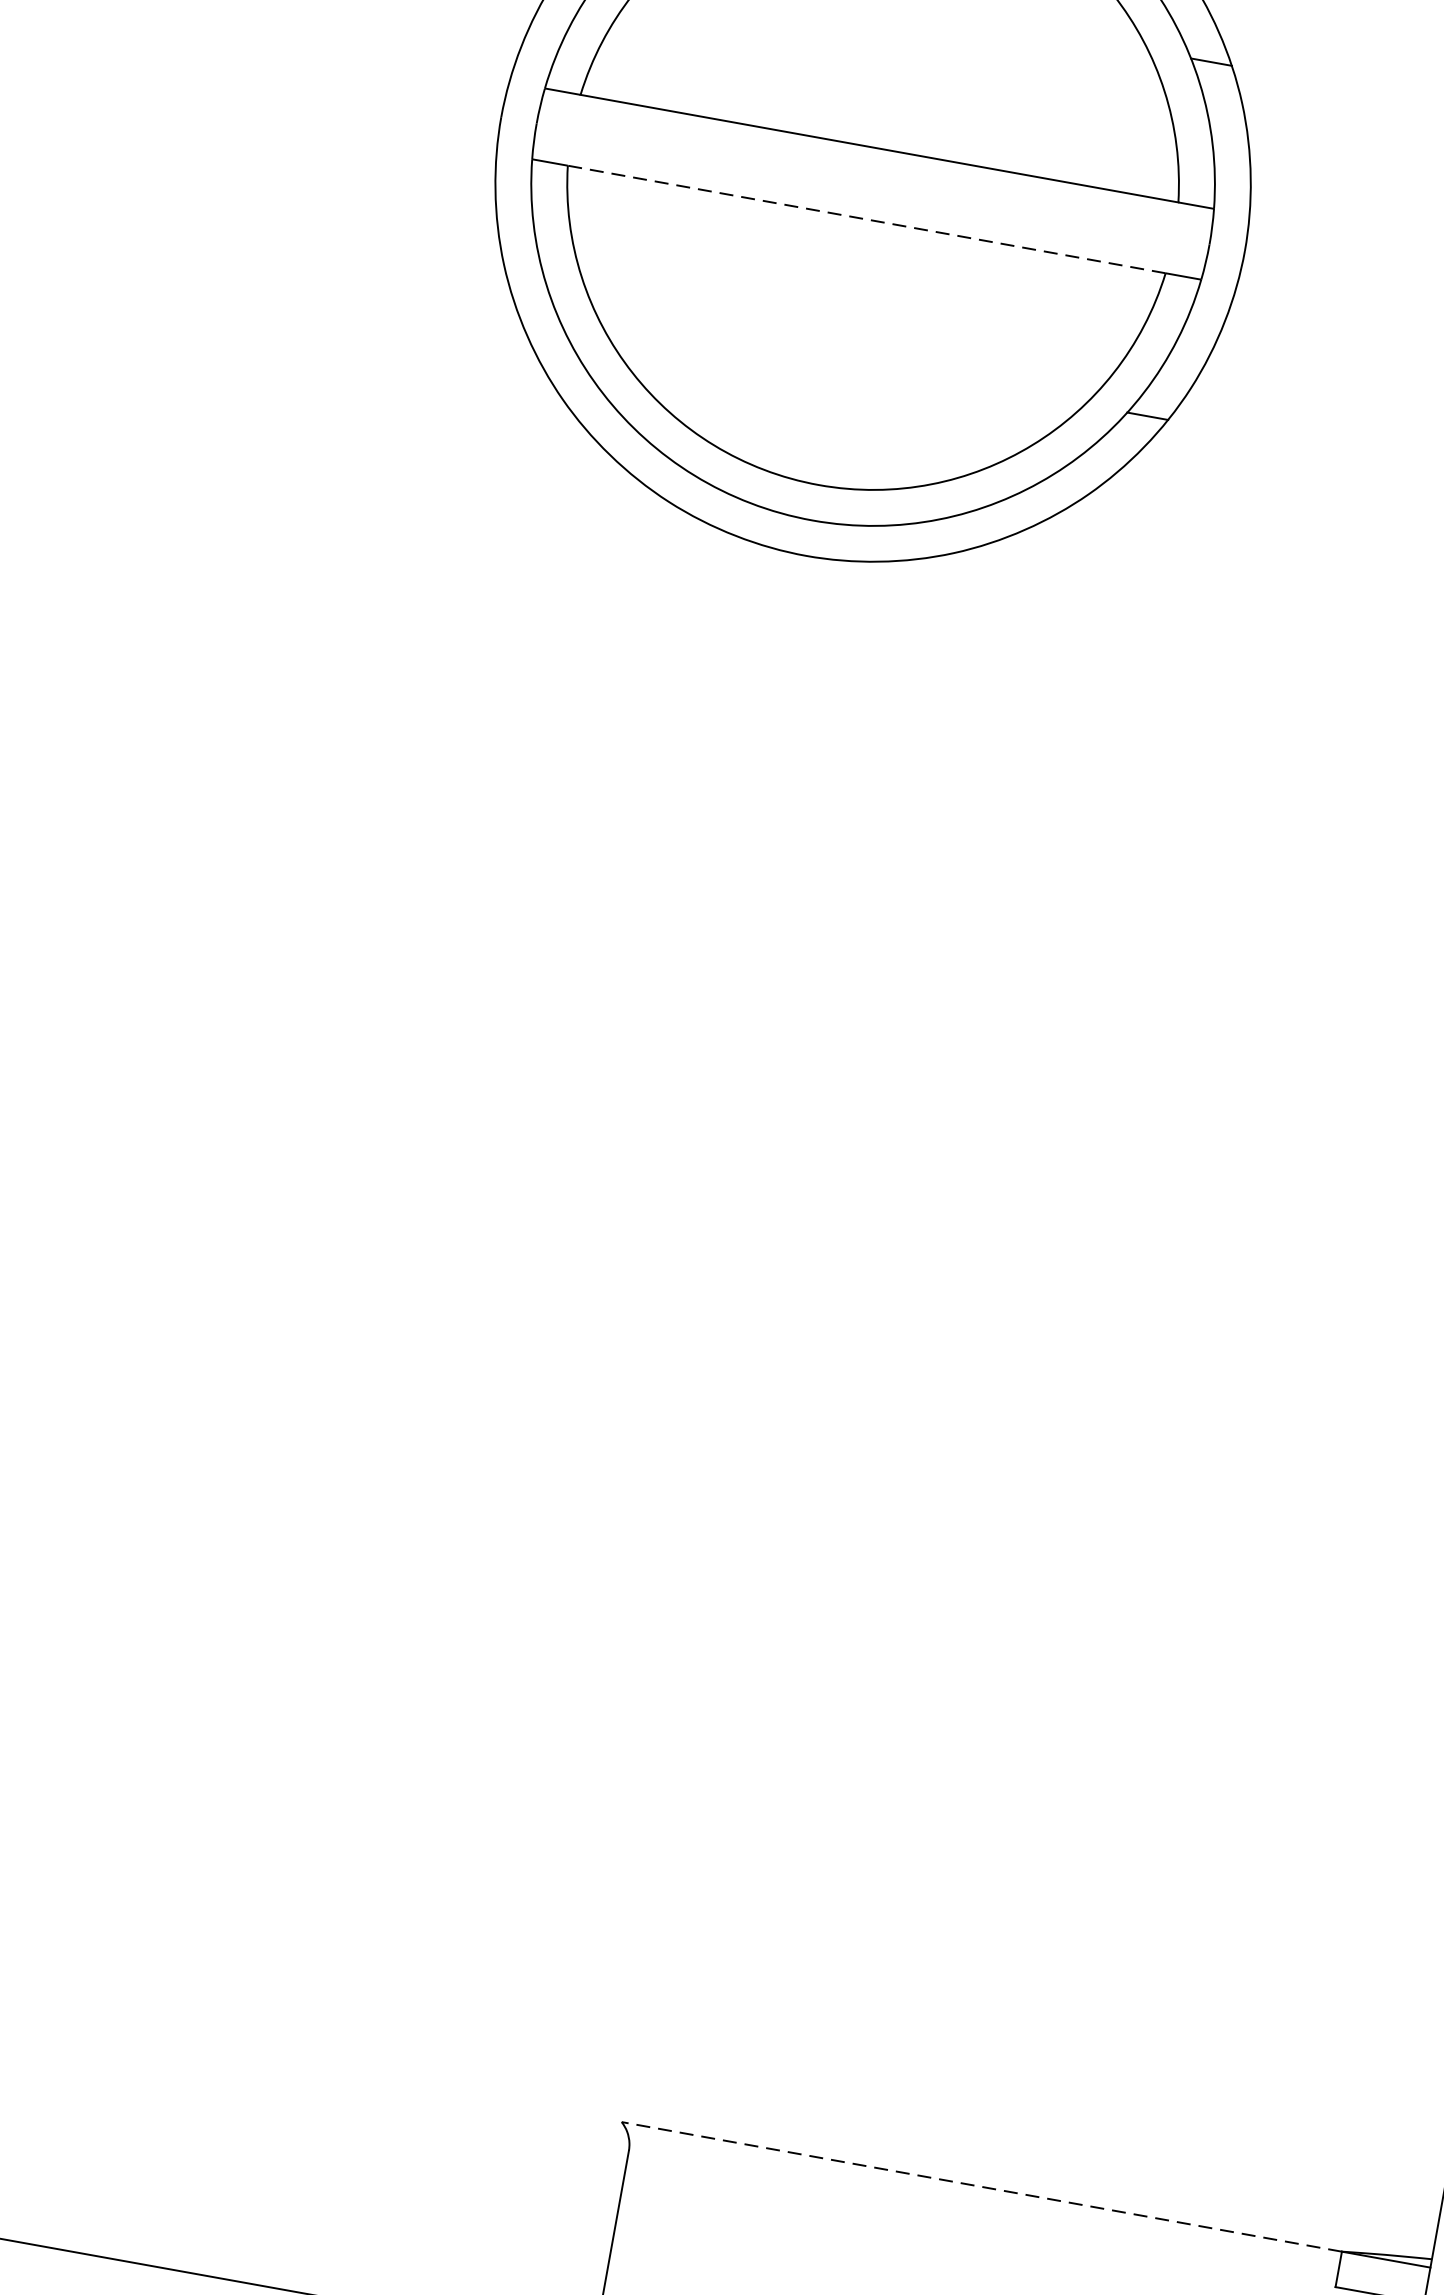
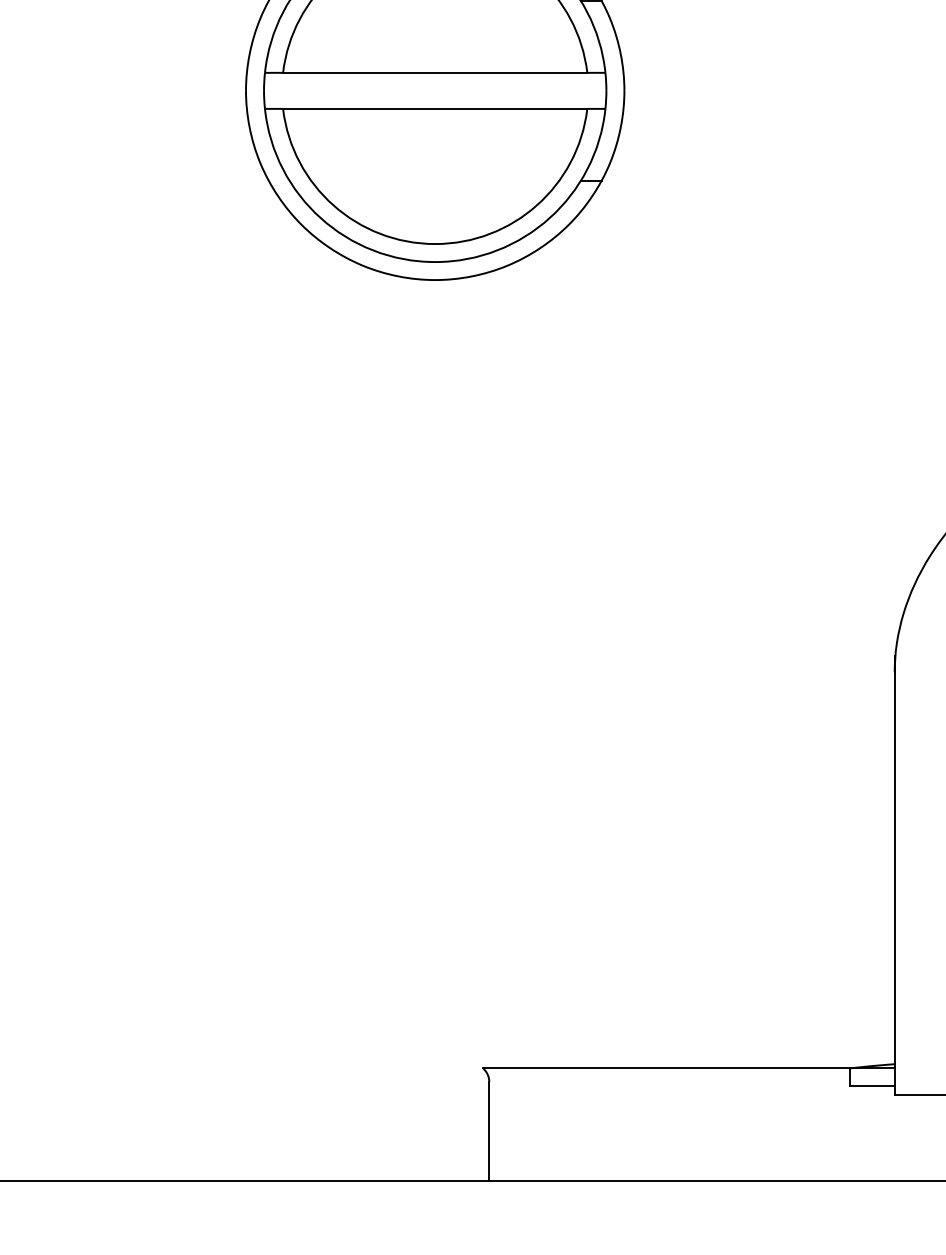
line: (865, 218) -> (434, 108), dashed -> solid
line: (979, 2186) -> (665, 1068), dashed -> solid

